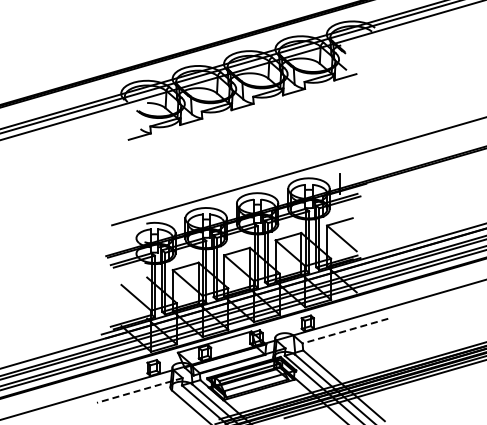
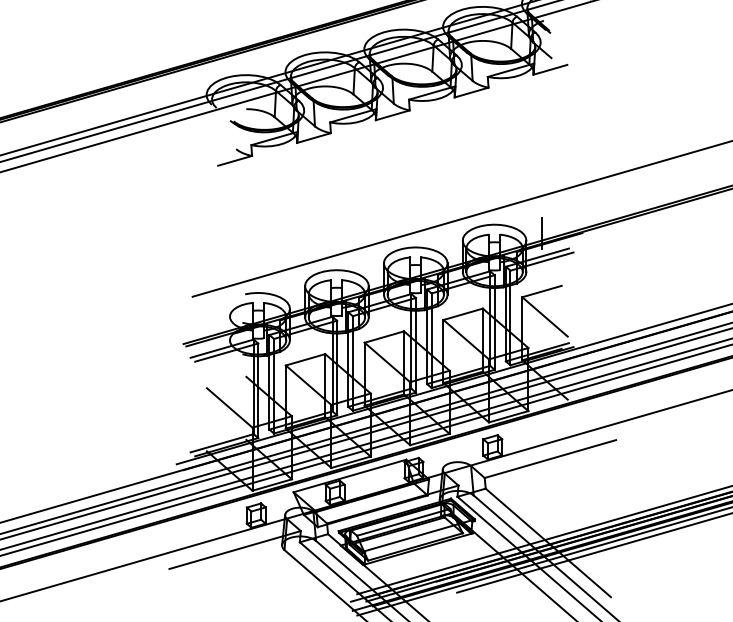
line: (345, 331) -> (550, 459), dashed -> solid
line: (139, 390) -> (234, 550), dashed -> solid

